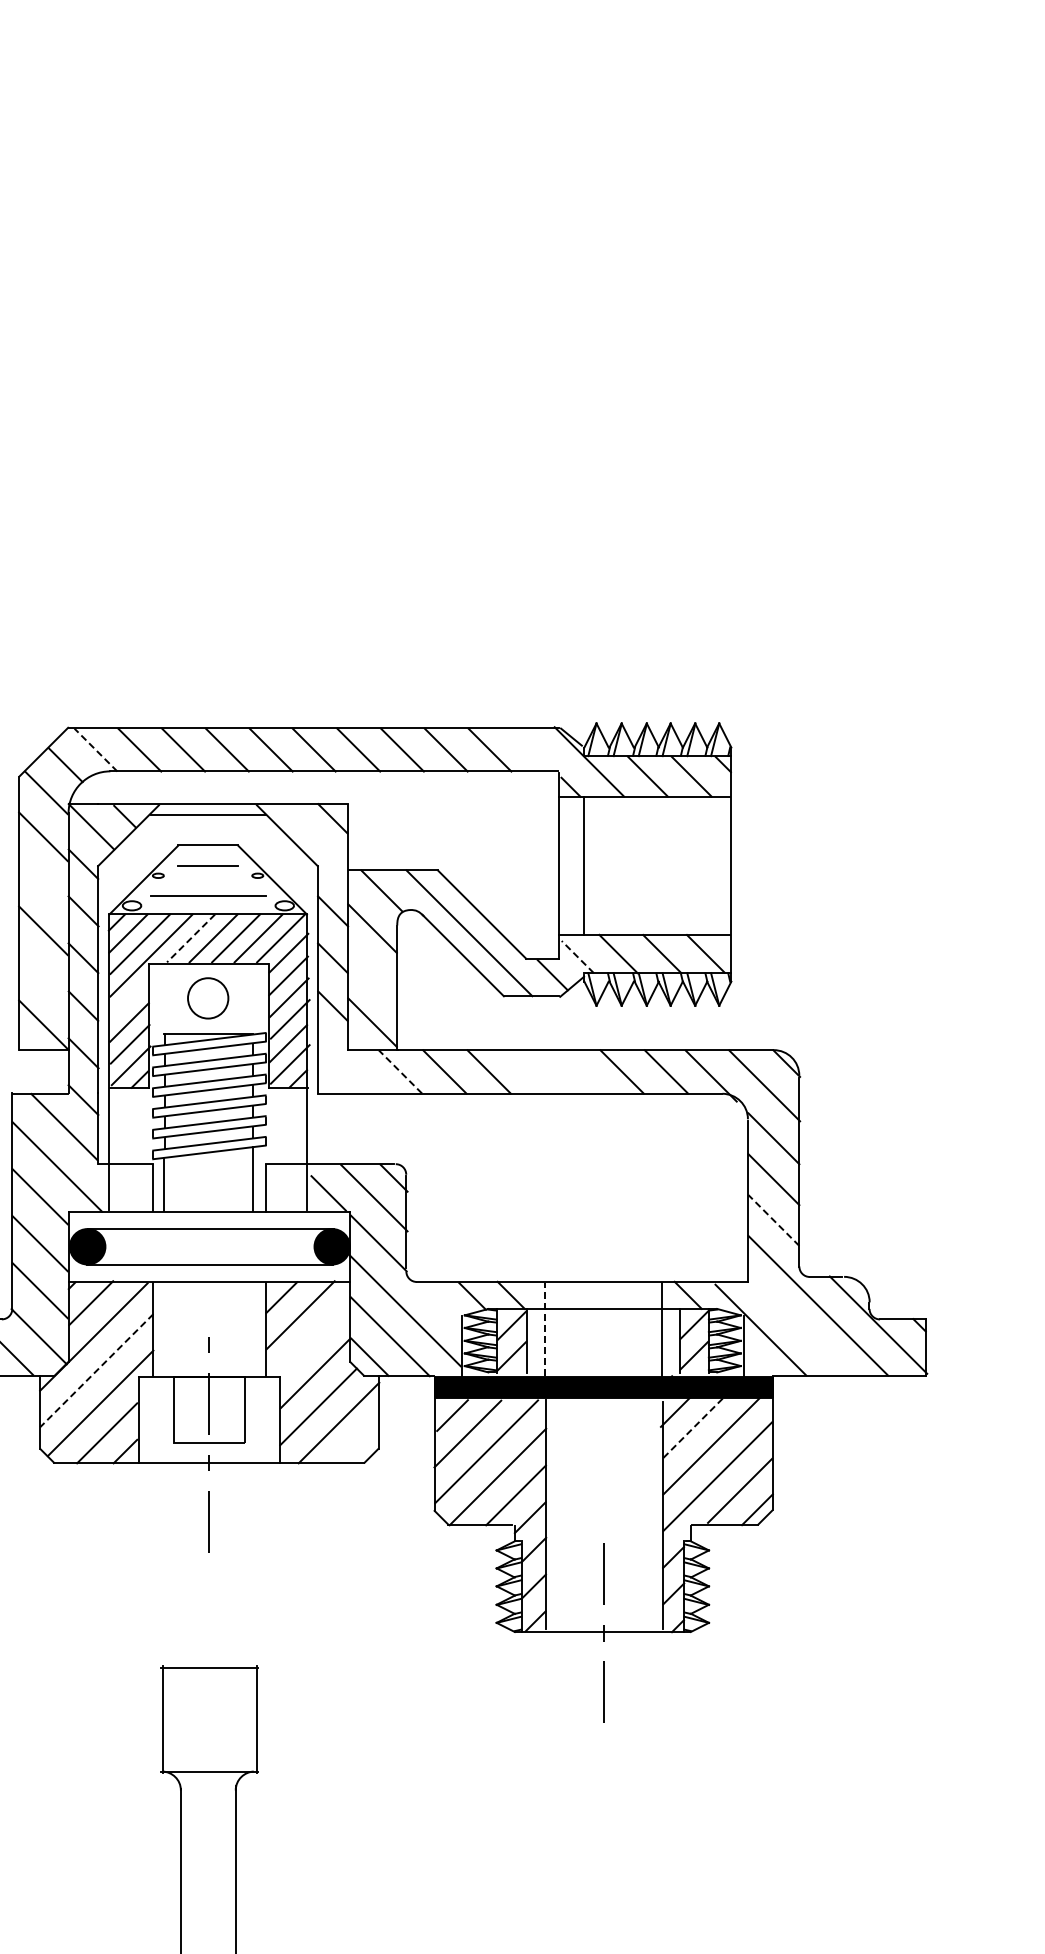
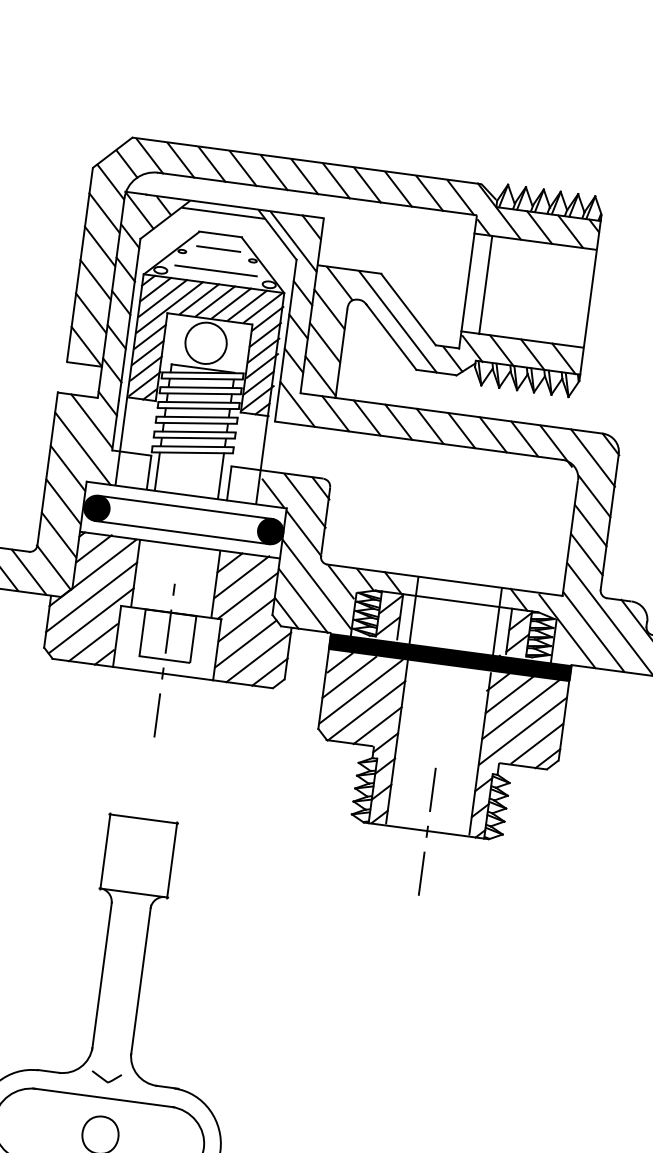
line: (95, 749) -> (149, 155), dashed -> solid
line: (533, 749) -> (460, 197), added
line: (310, 842) -> (293, 242), added
line: (43, 883) -> (99, 246), added
line: (191, 938) -> (199, 299), dashed -> solid
line: (577, 957) -> (472, 349), dashed -> solid
line: (372, 975) -> (325, 342), added
line: (43, 977) -> (91, 312), added
circle: (208, 998) -> (206, 343), size x1.43
line: (129, 999) -> (150, 336), added
line: (345, 1065) -> (297, 404), added
line: (400, 1071) -> (335, 413), dashed -> solid
line: (533, 1071) -> (430, 426), added
line: (577, 1071) -> (461, 430), added
line: (773, 1220) -> (586, 554), dashed -> solid
line: (439, 1303) -> (341, 582), added
line: (797, 1325) -> (593, 631), added
line: (544, 1329) -> (413, 610), dashed -> solid
line: (312, 1339) -> (247, 595), added
line: (96, 1371) -> (91, 597), dashed -> solid
line: (692, 1428) -> (509, 694), dashed -> solid
line: (357, 1441) -> (270, 672), added

